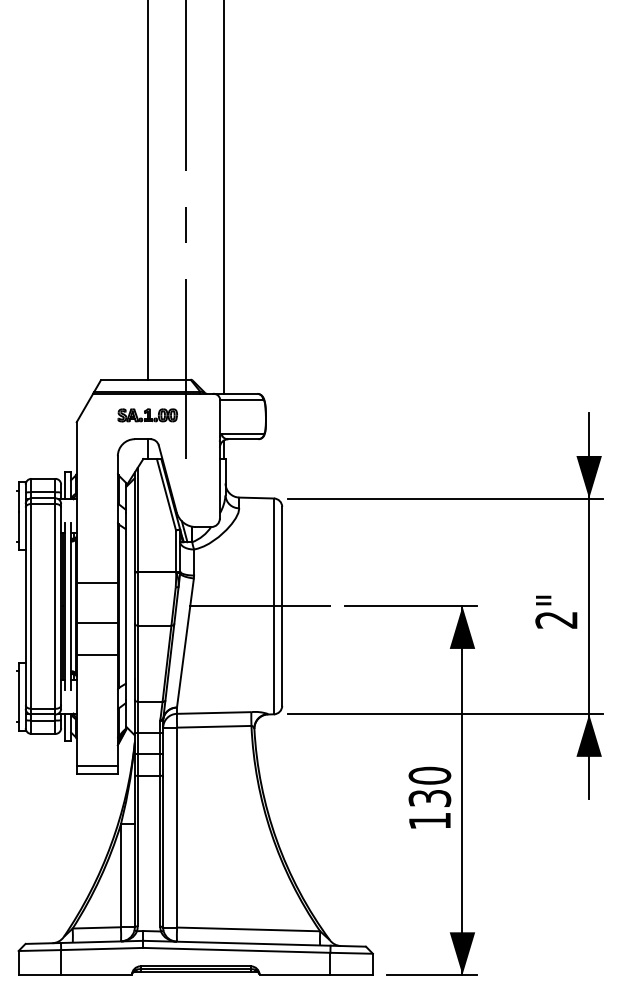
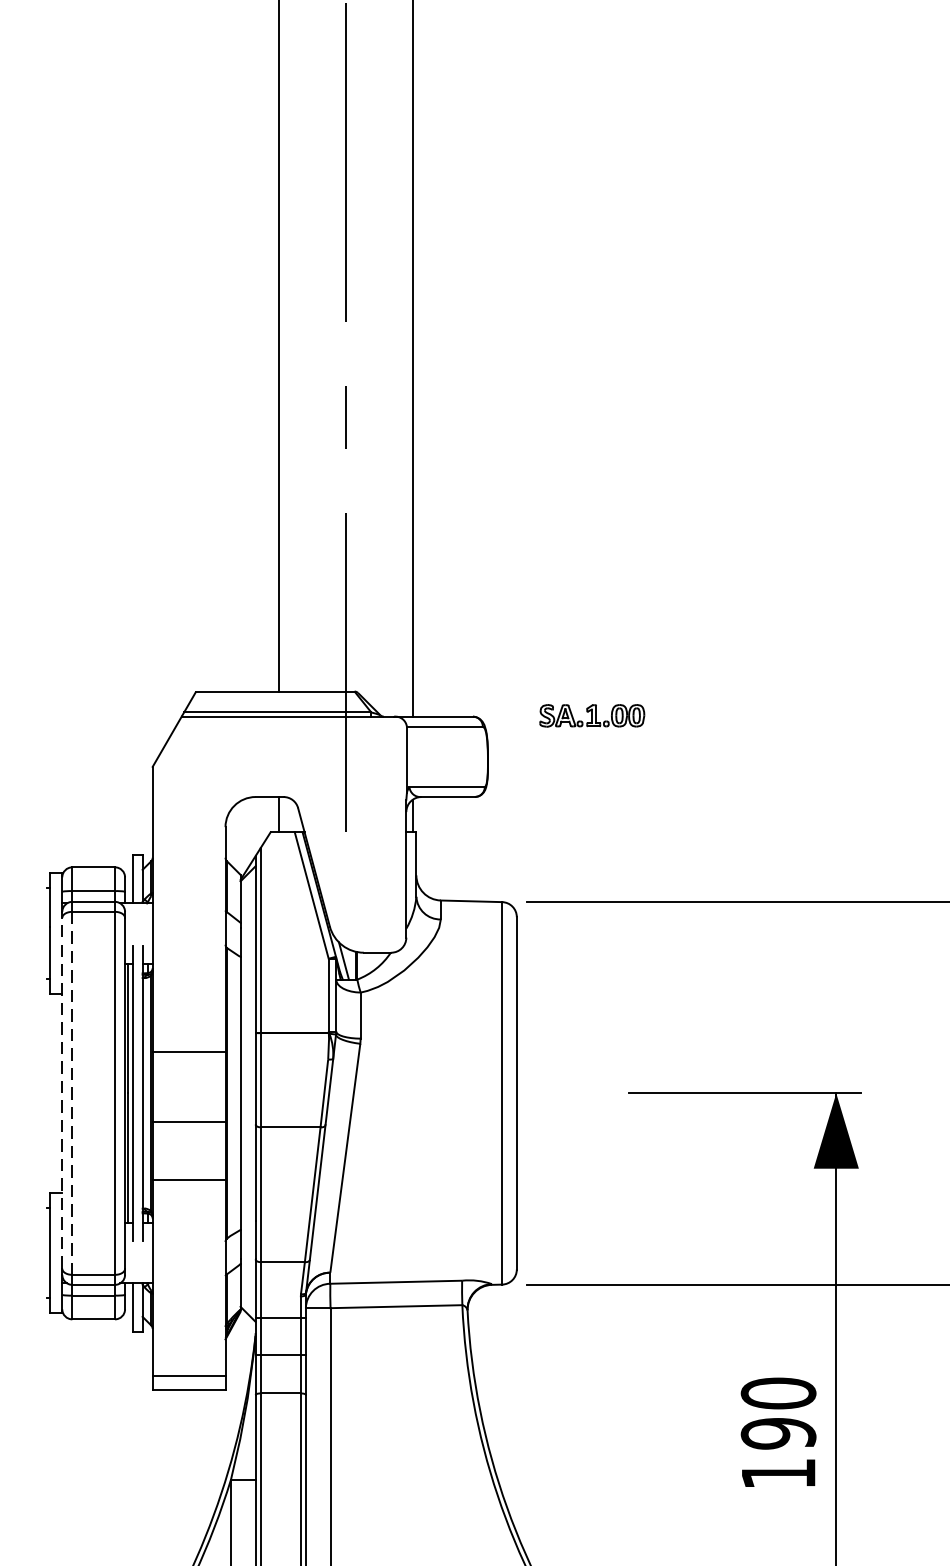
part: (147, 415) -> (591, 716), moved
line: (25, 605) -> (61, 1091), solid -> dashed
line: (31, 606) -> (72, 1093), solid -> dashed
line: (259, 606) -> (476, 1093), removed
text: (429, 798) -> (777, 1433), 130 -> 190

